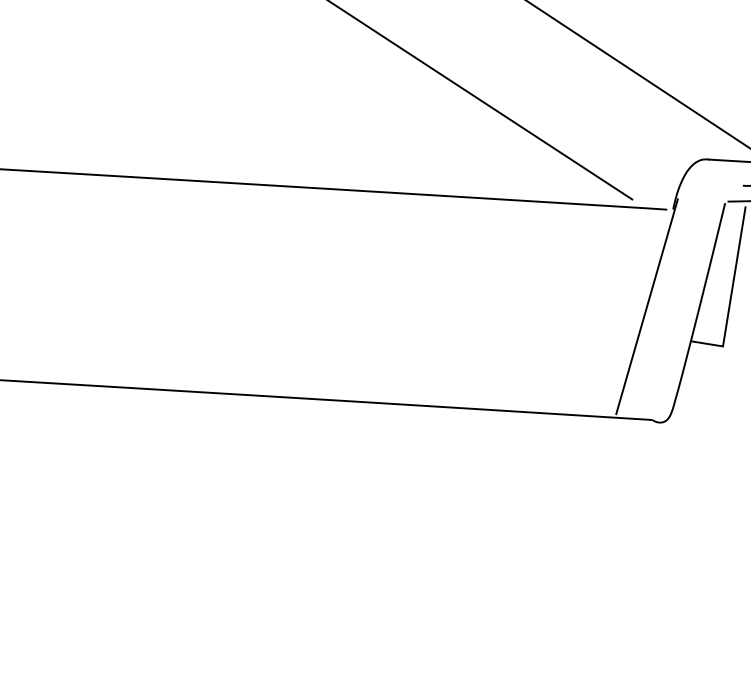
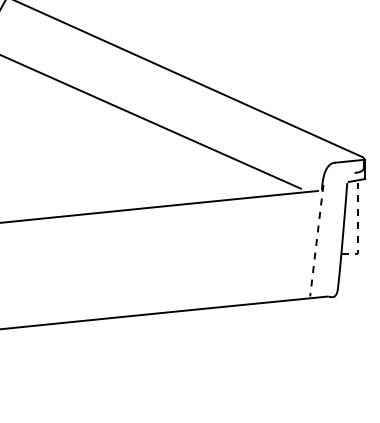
line: (731, 291) -> (357, 226), solid -> dashed
line: (646, 308) -> (316, 241), solid -> dashed

